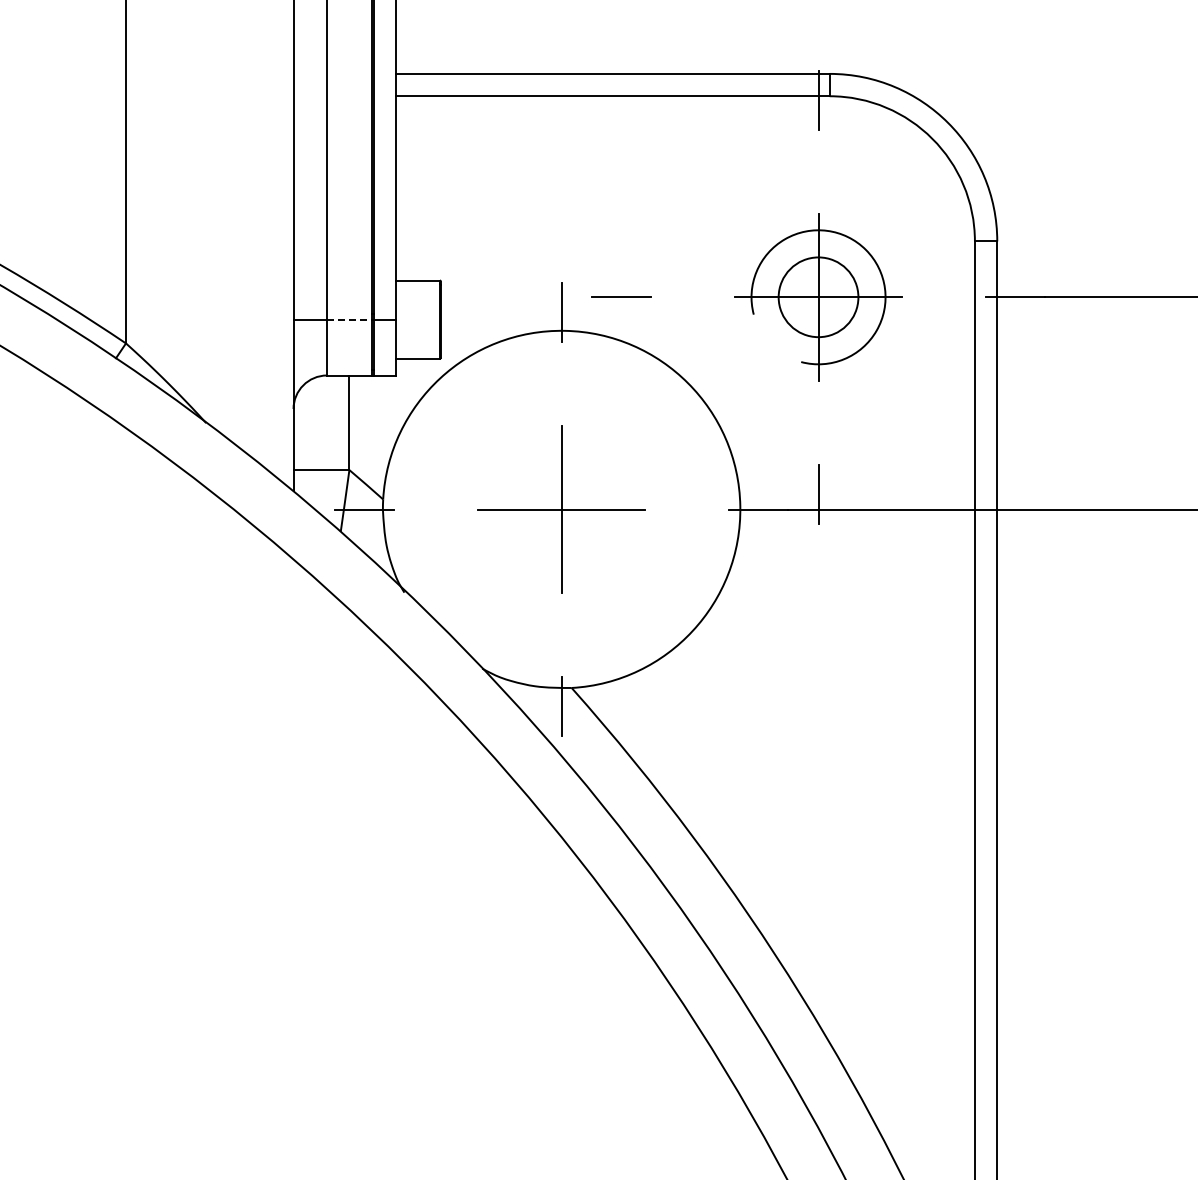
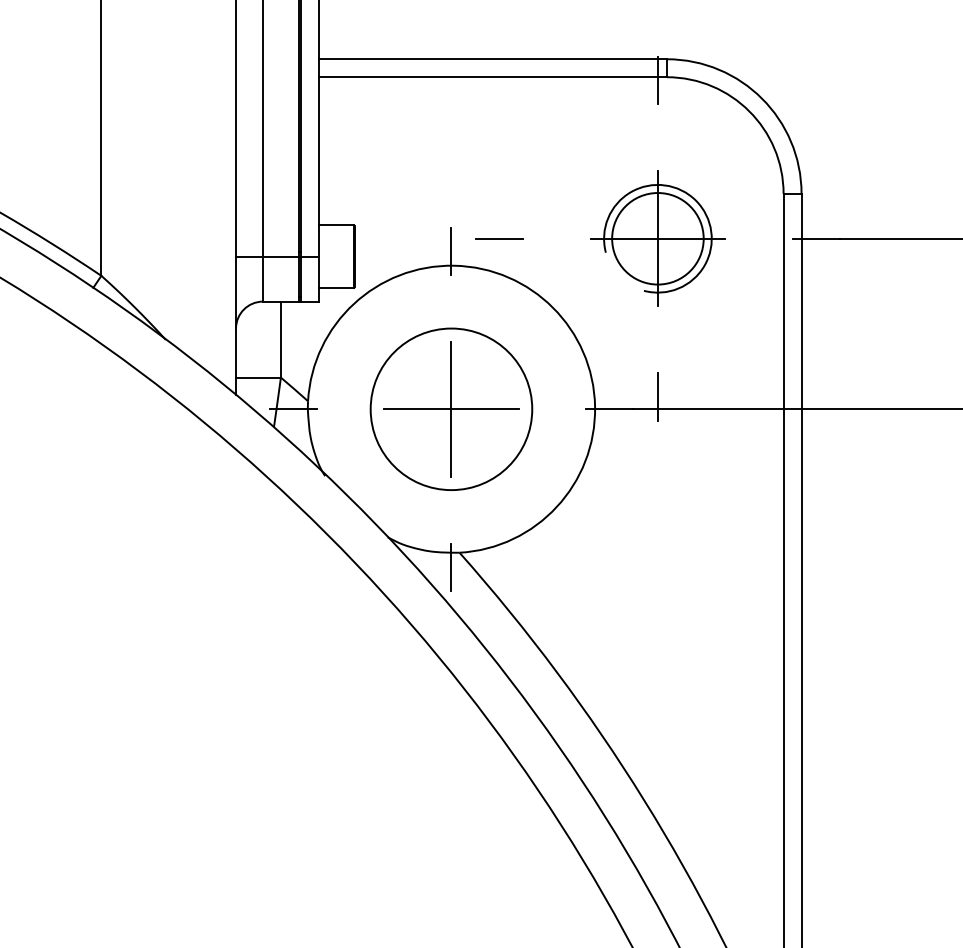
circle: (818, 297) -> (657, 238), size x1.43
line: (349, 319) -> (281, 256), dashed -> solid
circle: (561, 509) -> (451, 409), added

